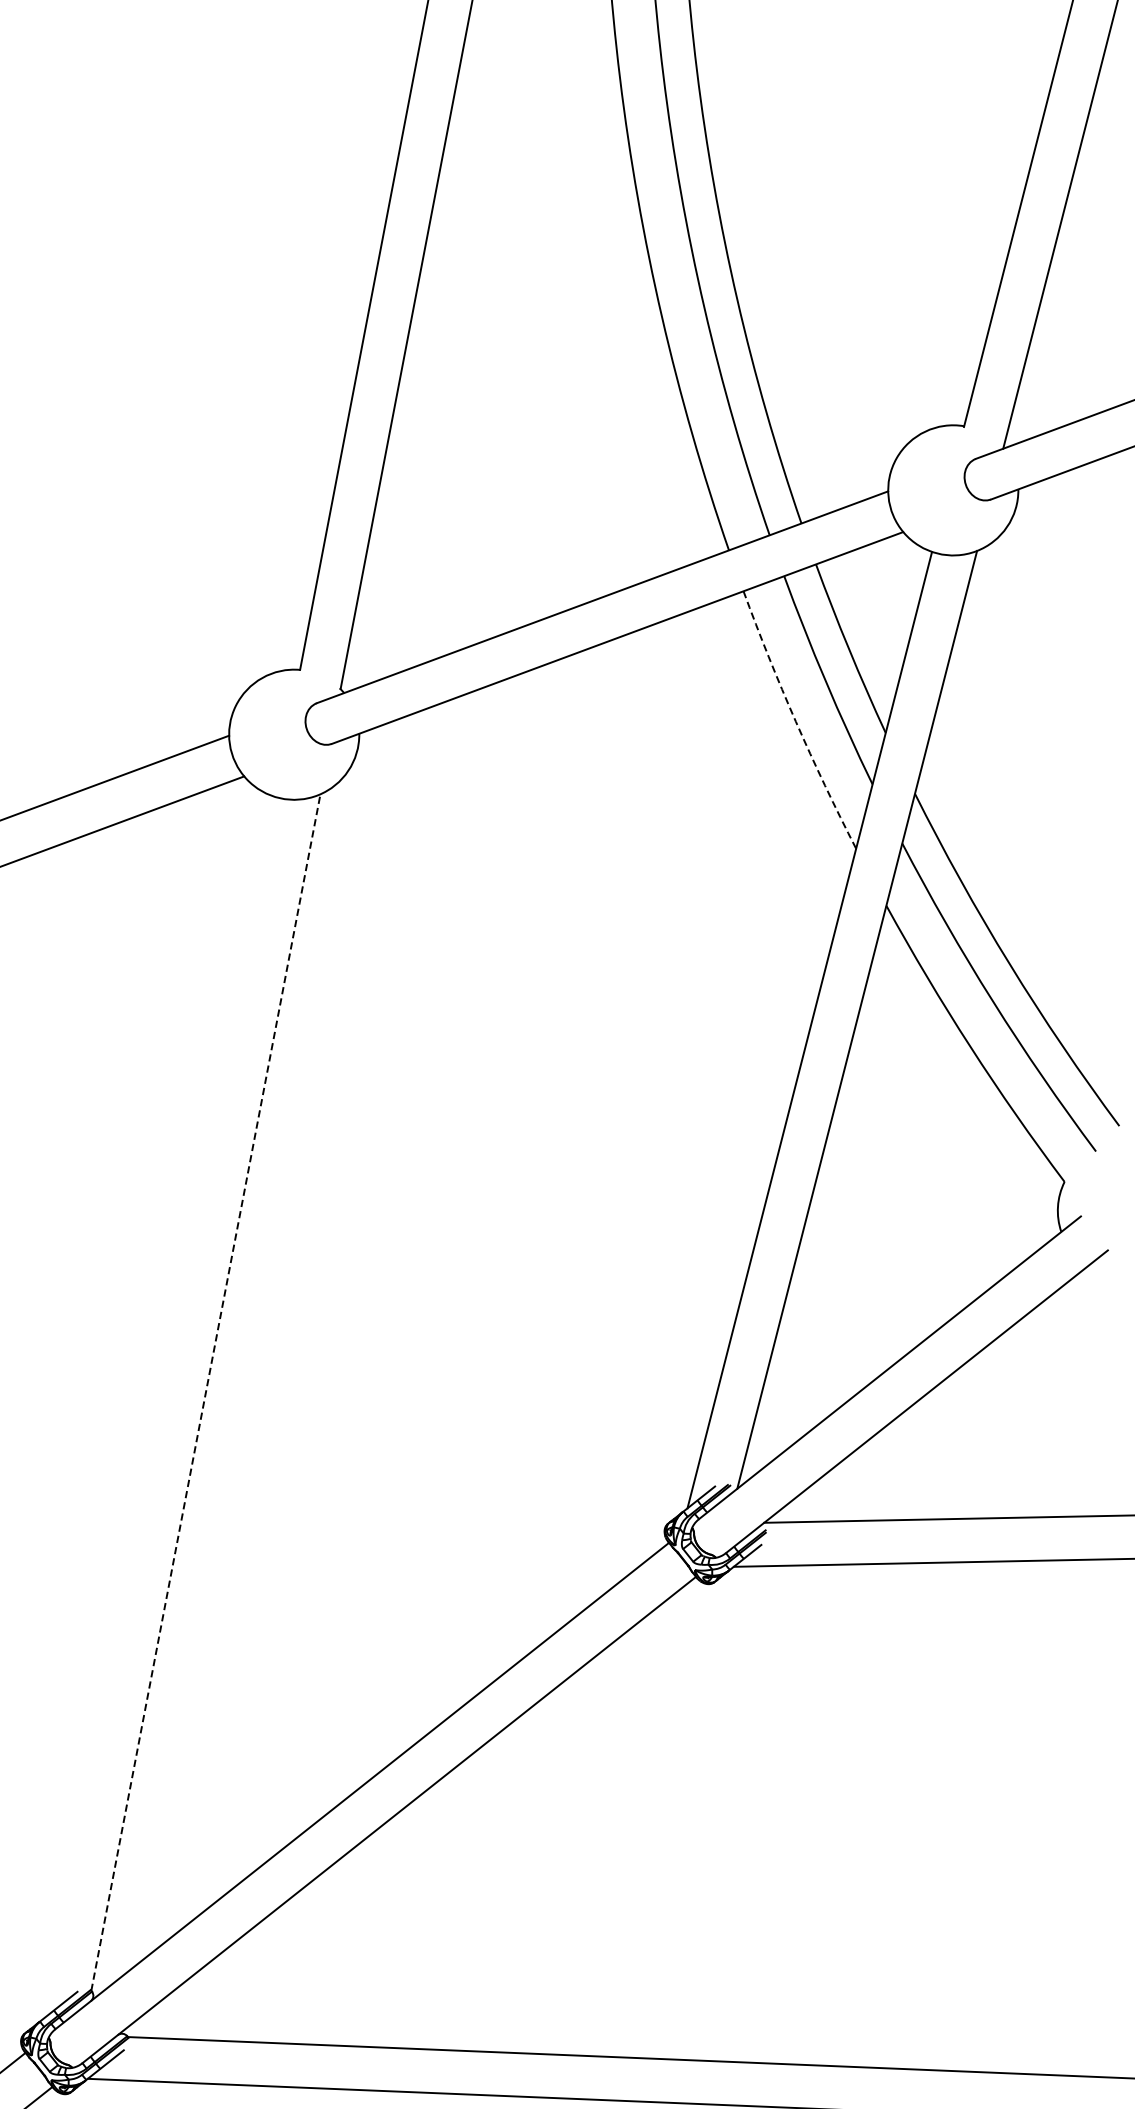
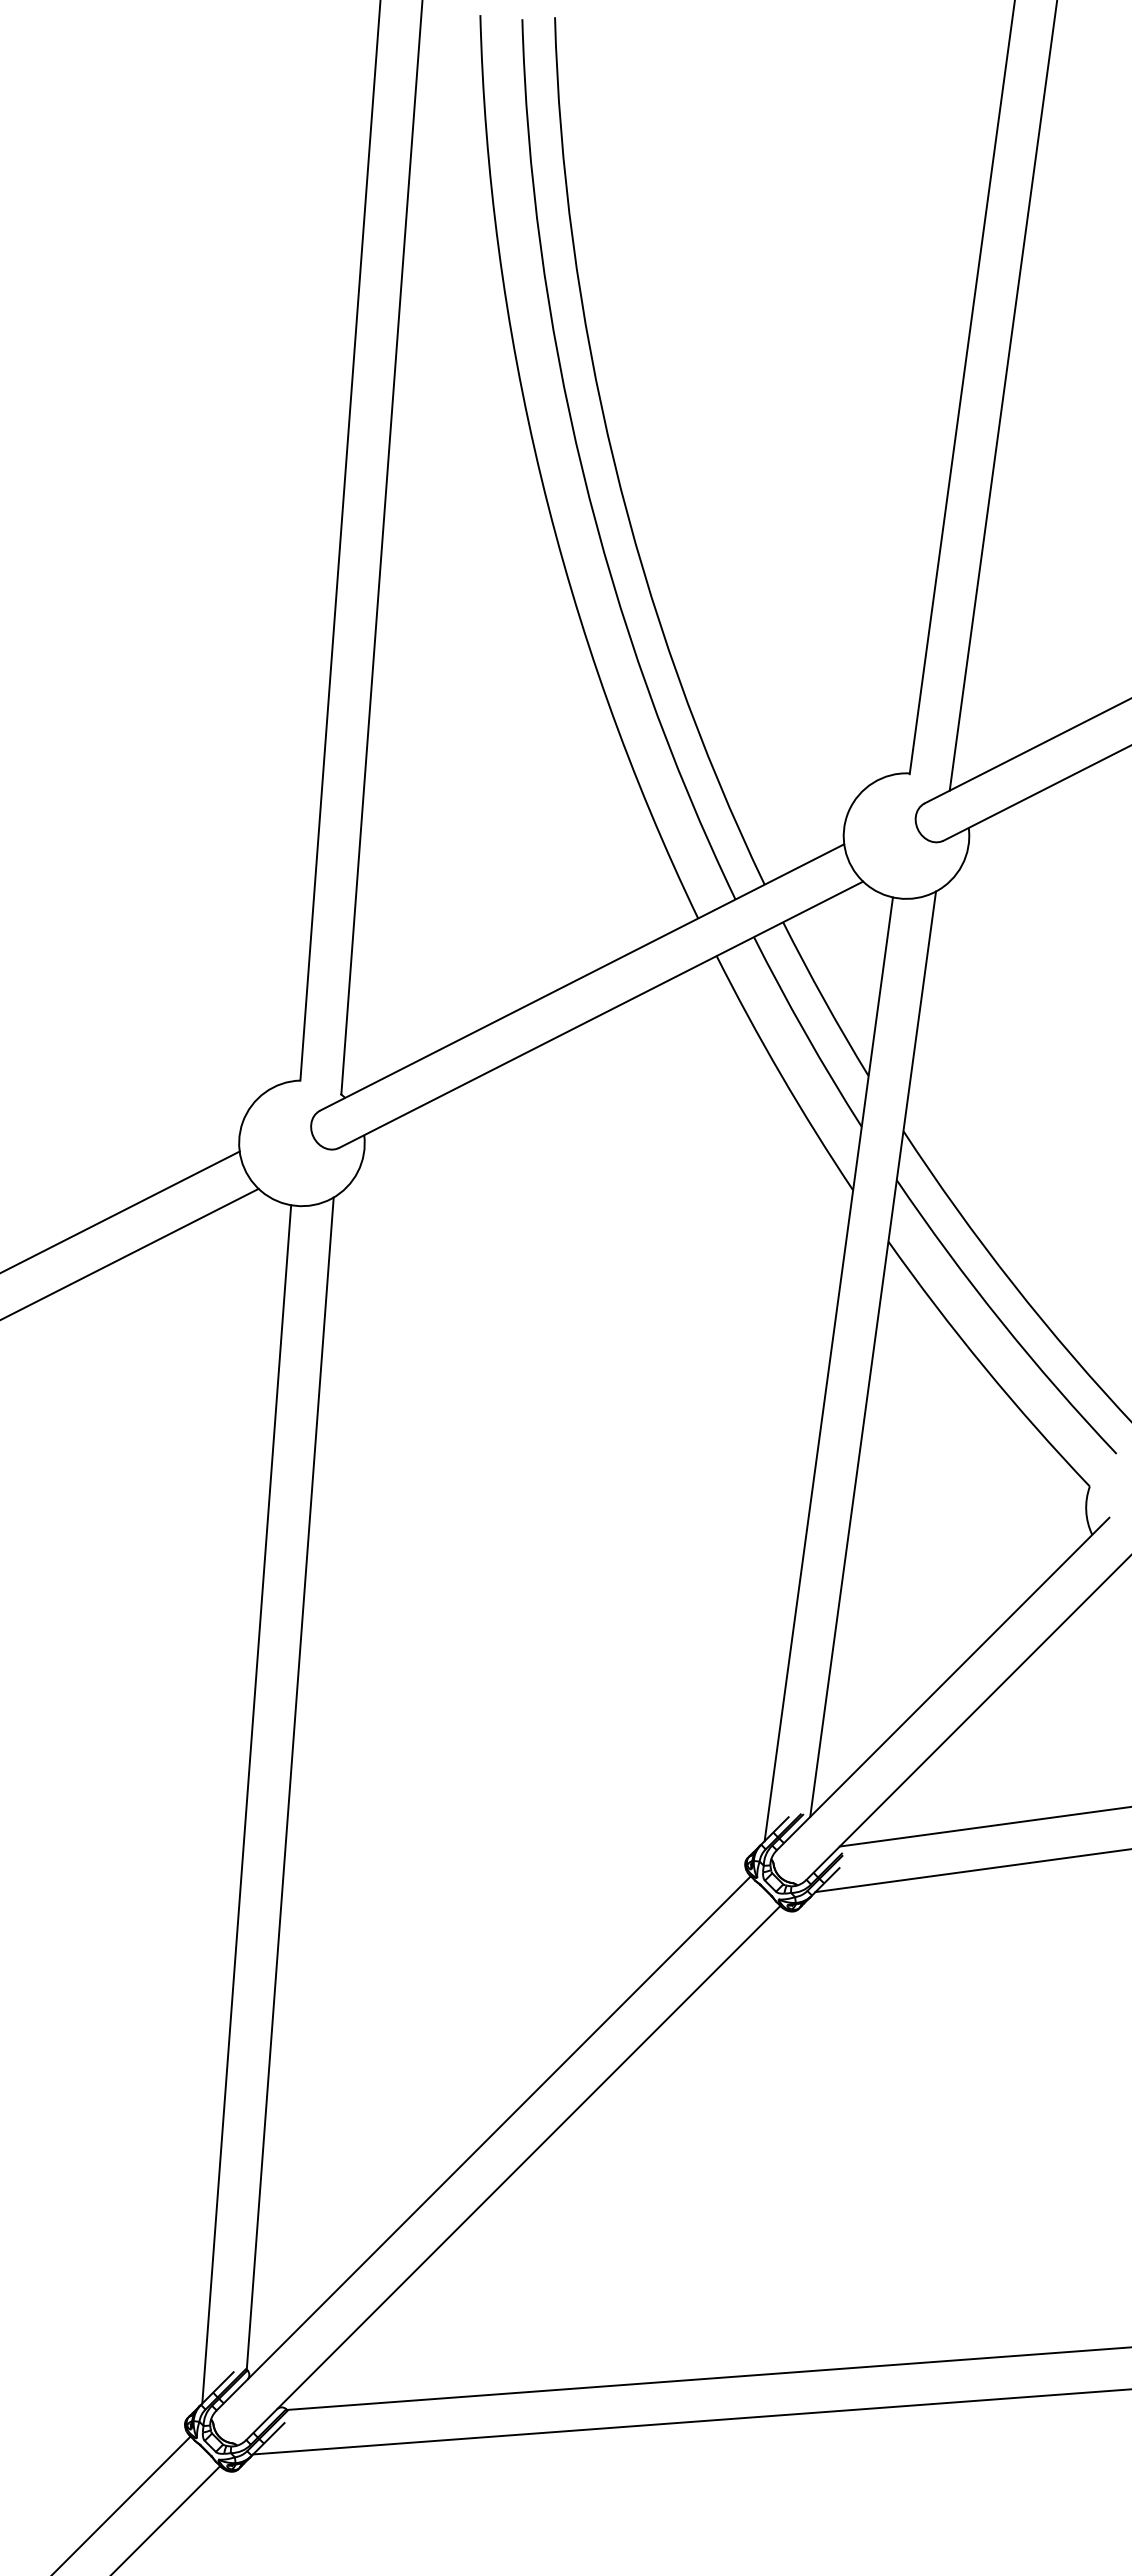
arc: (796, 721) -> (781, 1075), dashed -> solid
line: (206, 1392) -> (290, 1783), dashed -> solid
line: (158, 1408) -> (246, 1804), added

